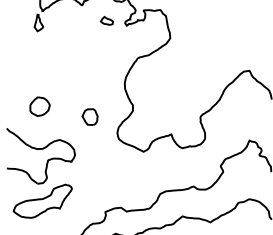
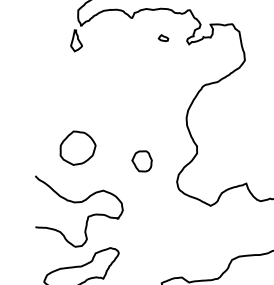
part: (106, 20) -> (163, 37), size x0.6
part: (39, 106) -> (77, 147), size x1.4

